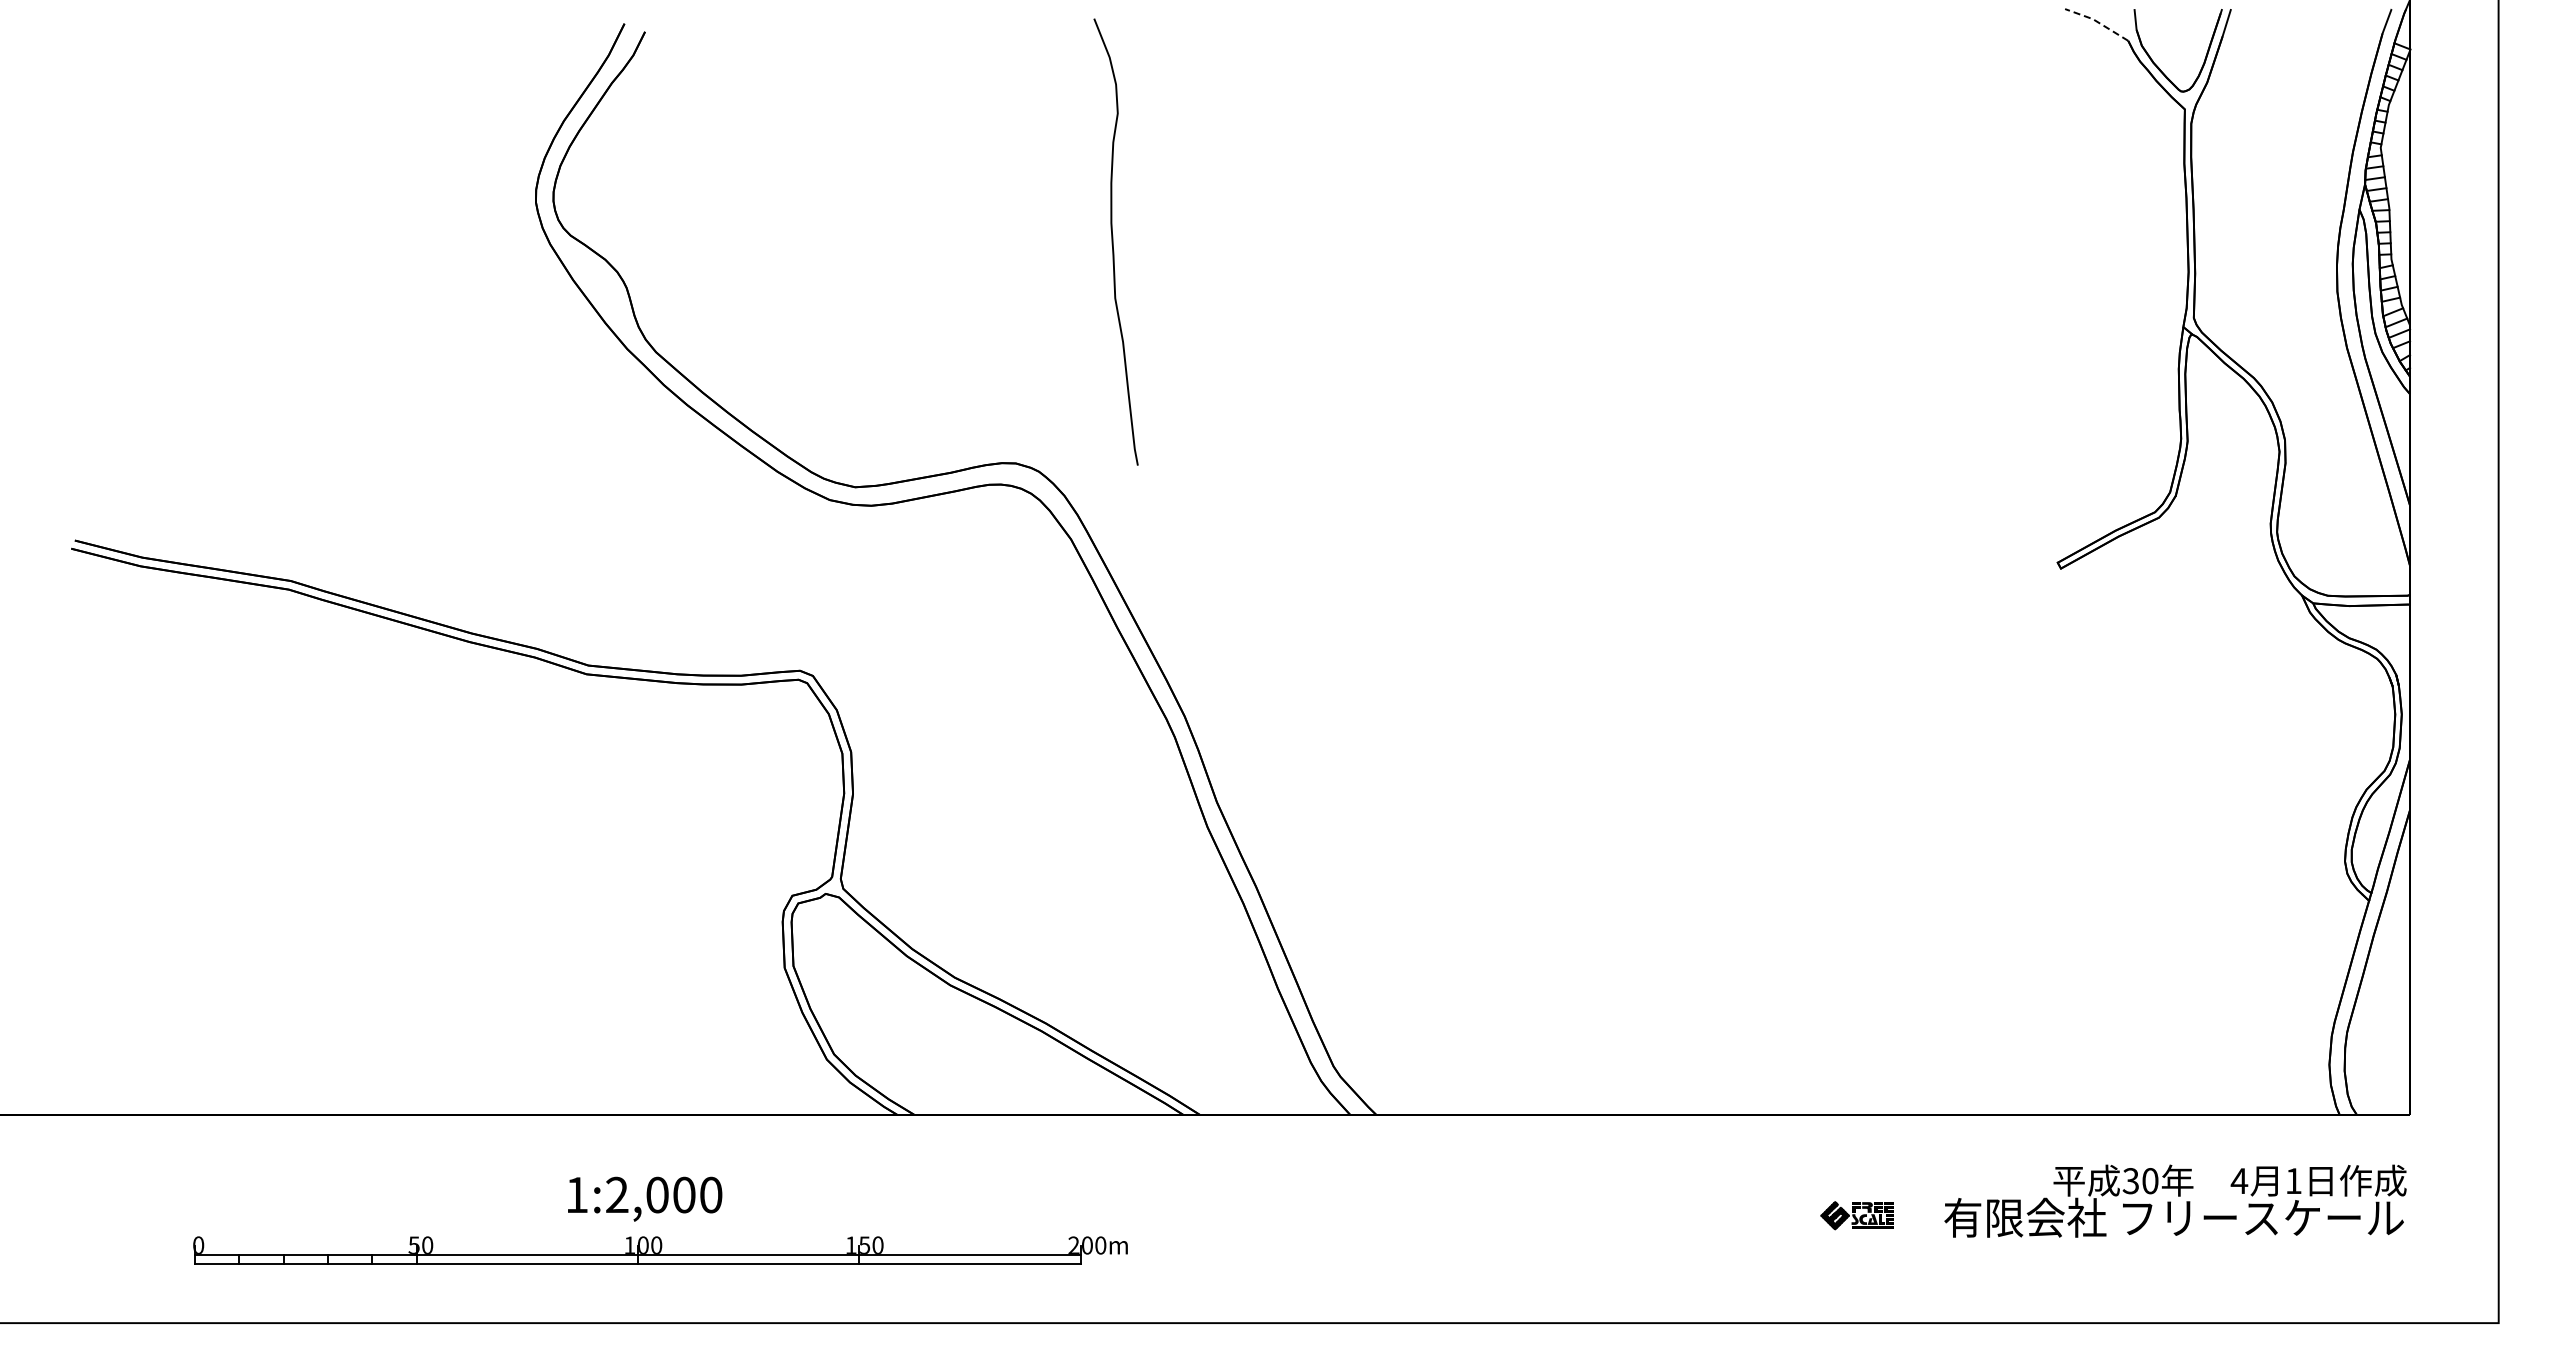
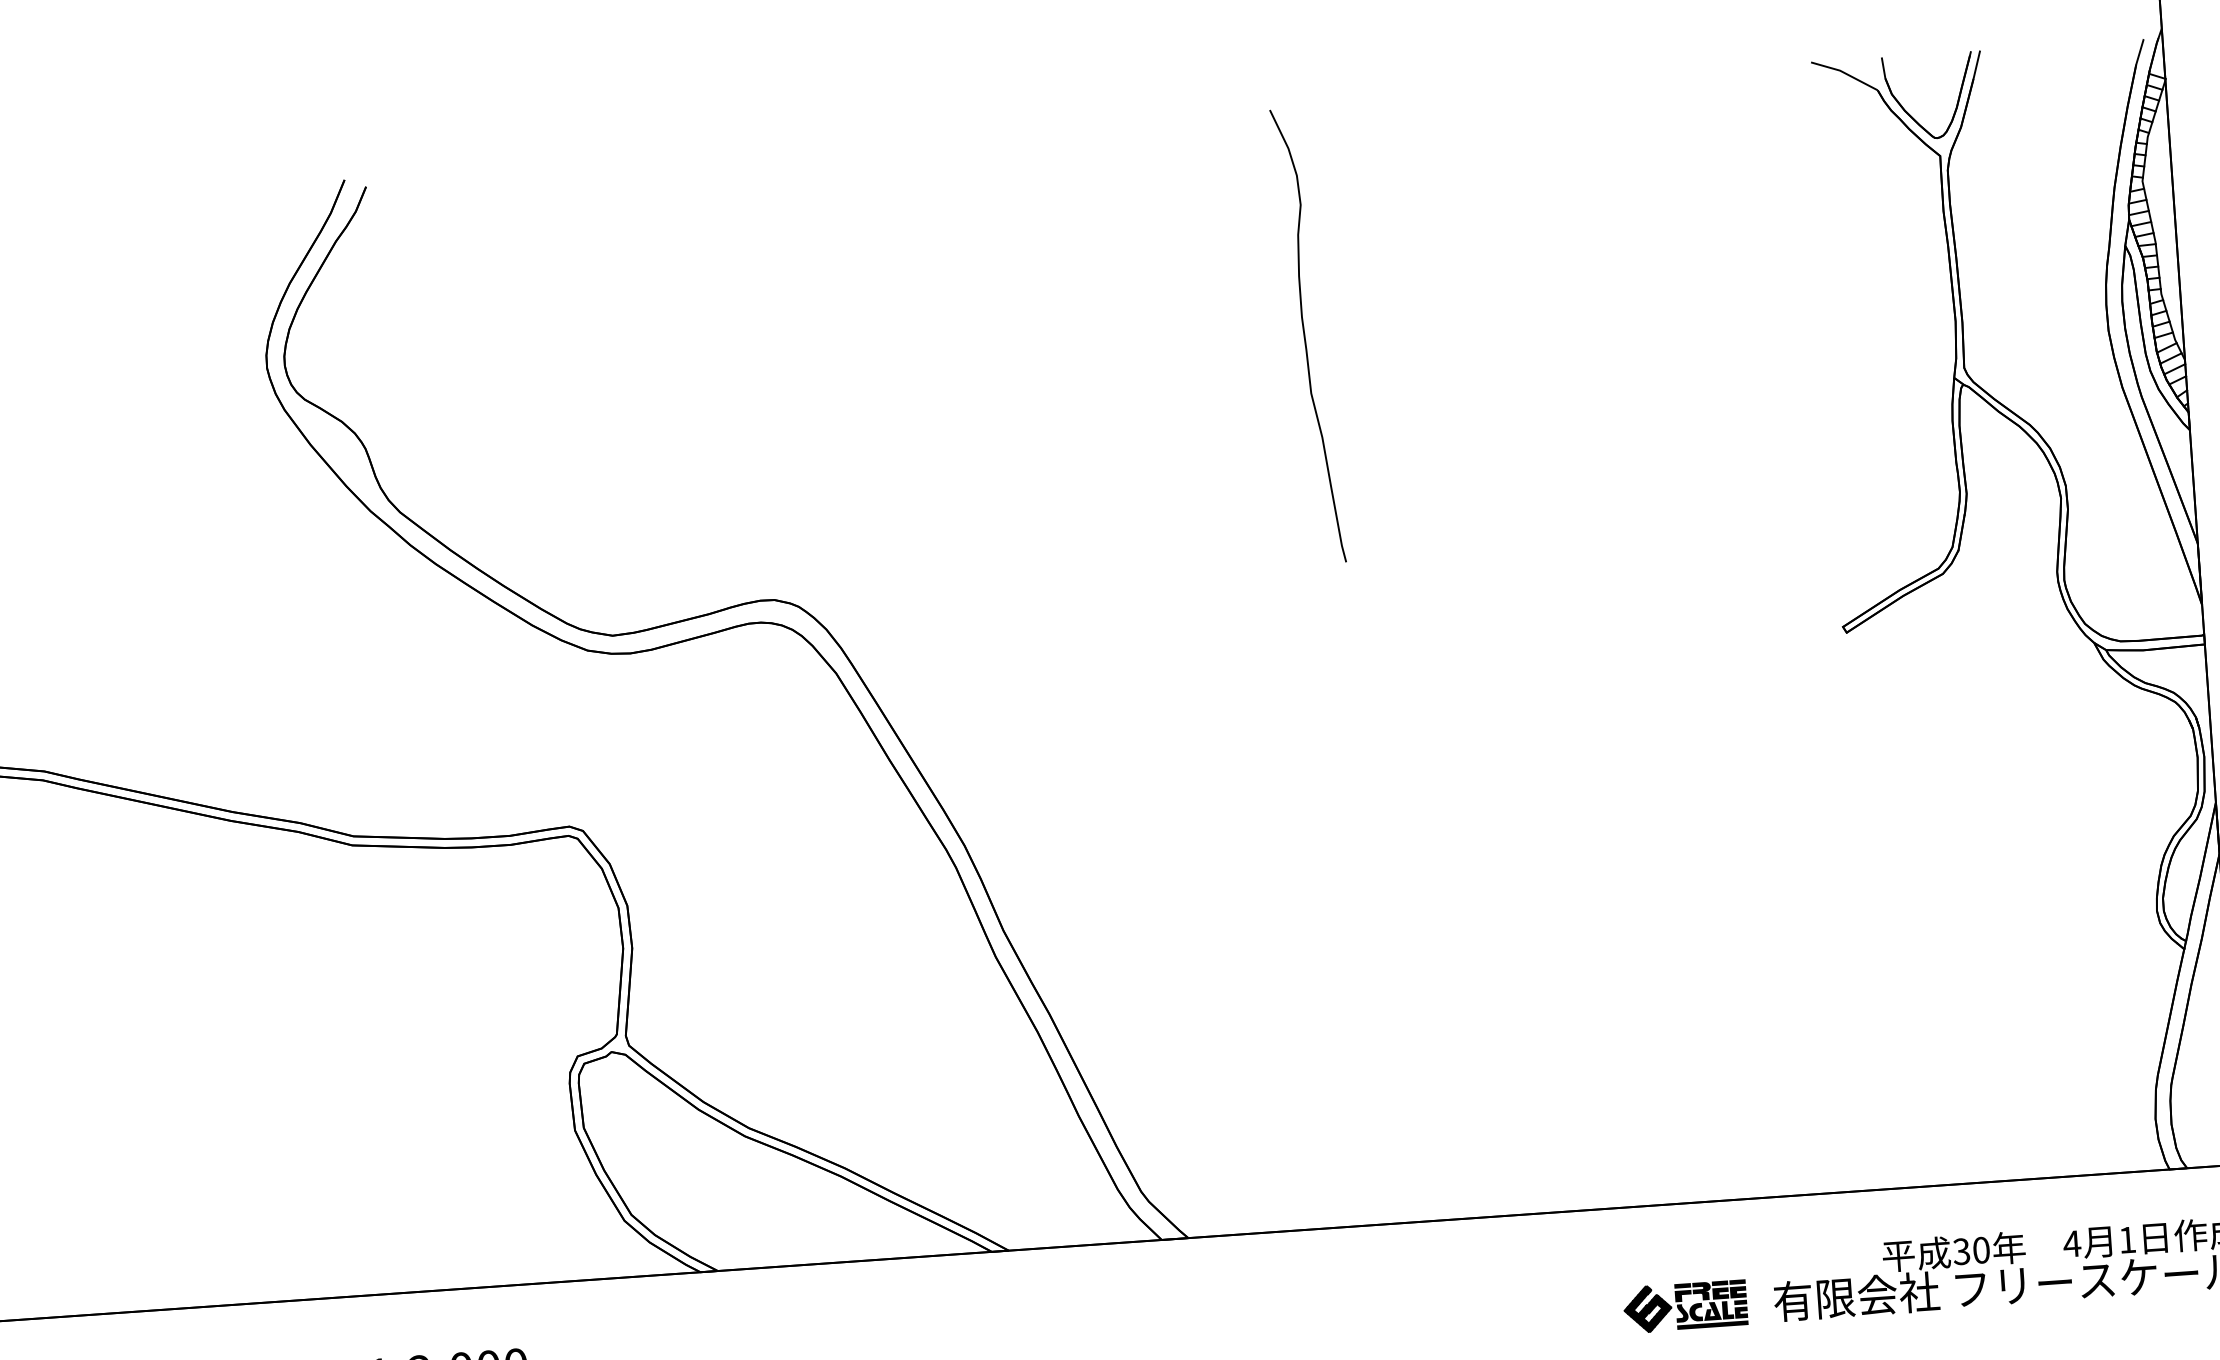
line: (2097, 21) -> (1844, 72), dashed -> solid
curve: (1113, 241) -> (1305, 335), moved
part: (1856, 1215) -> (1684, 1306), size x1.67

